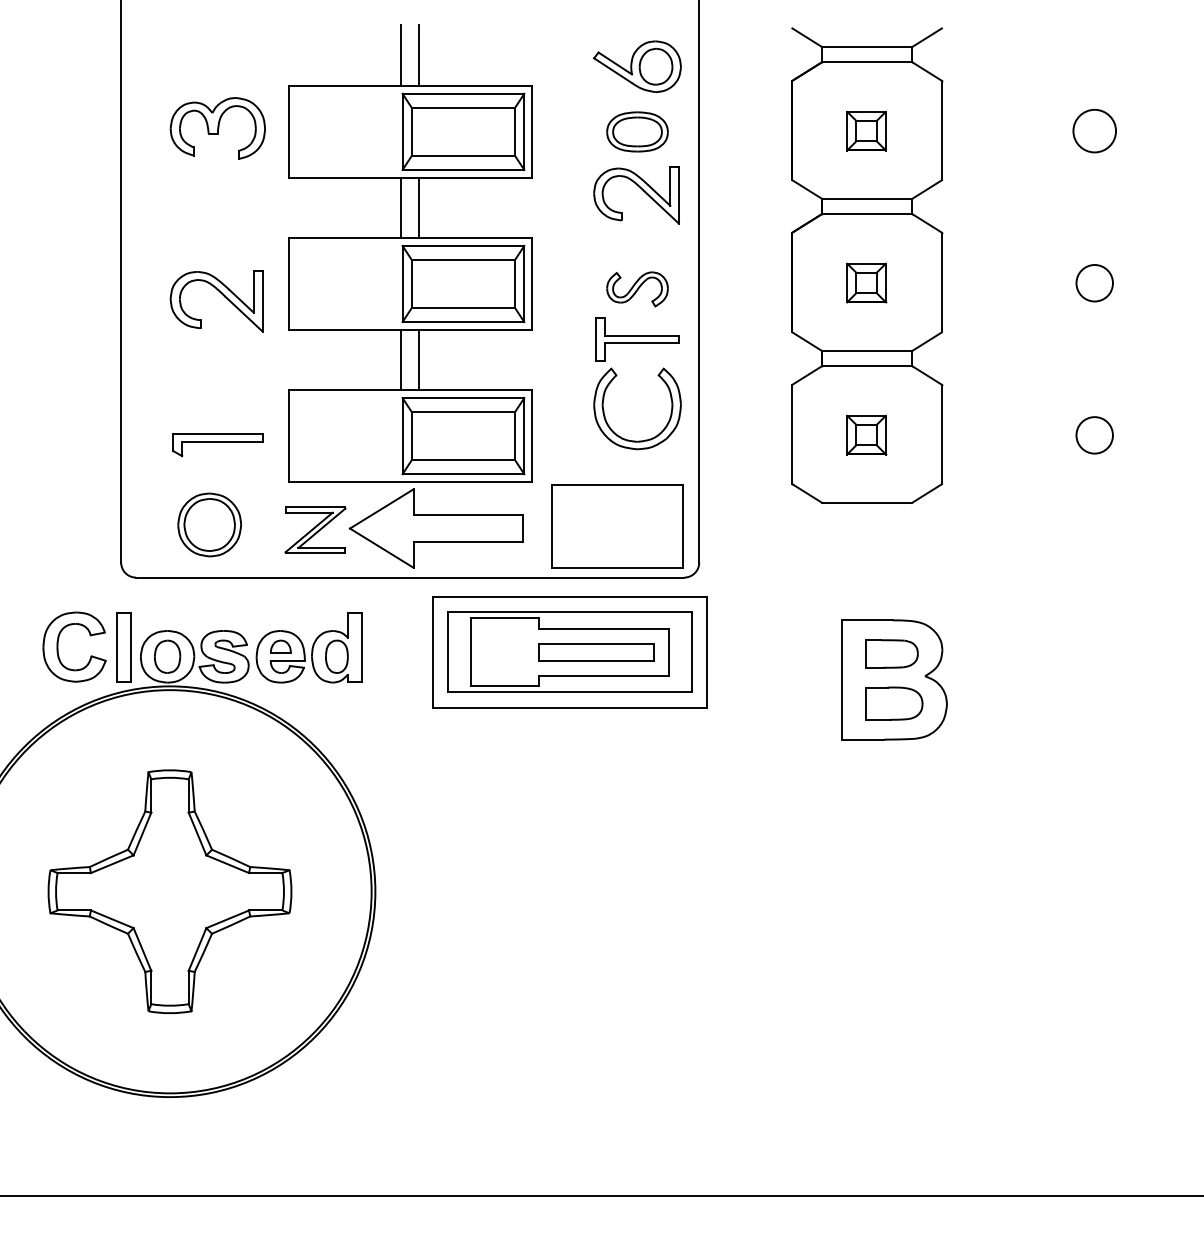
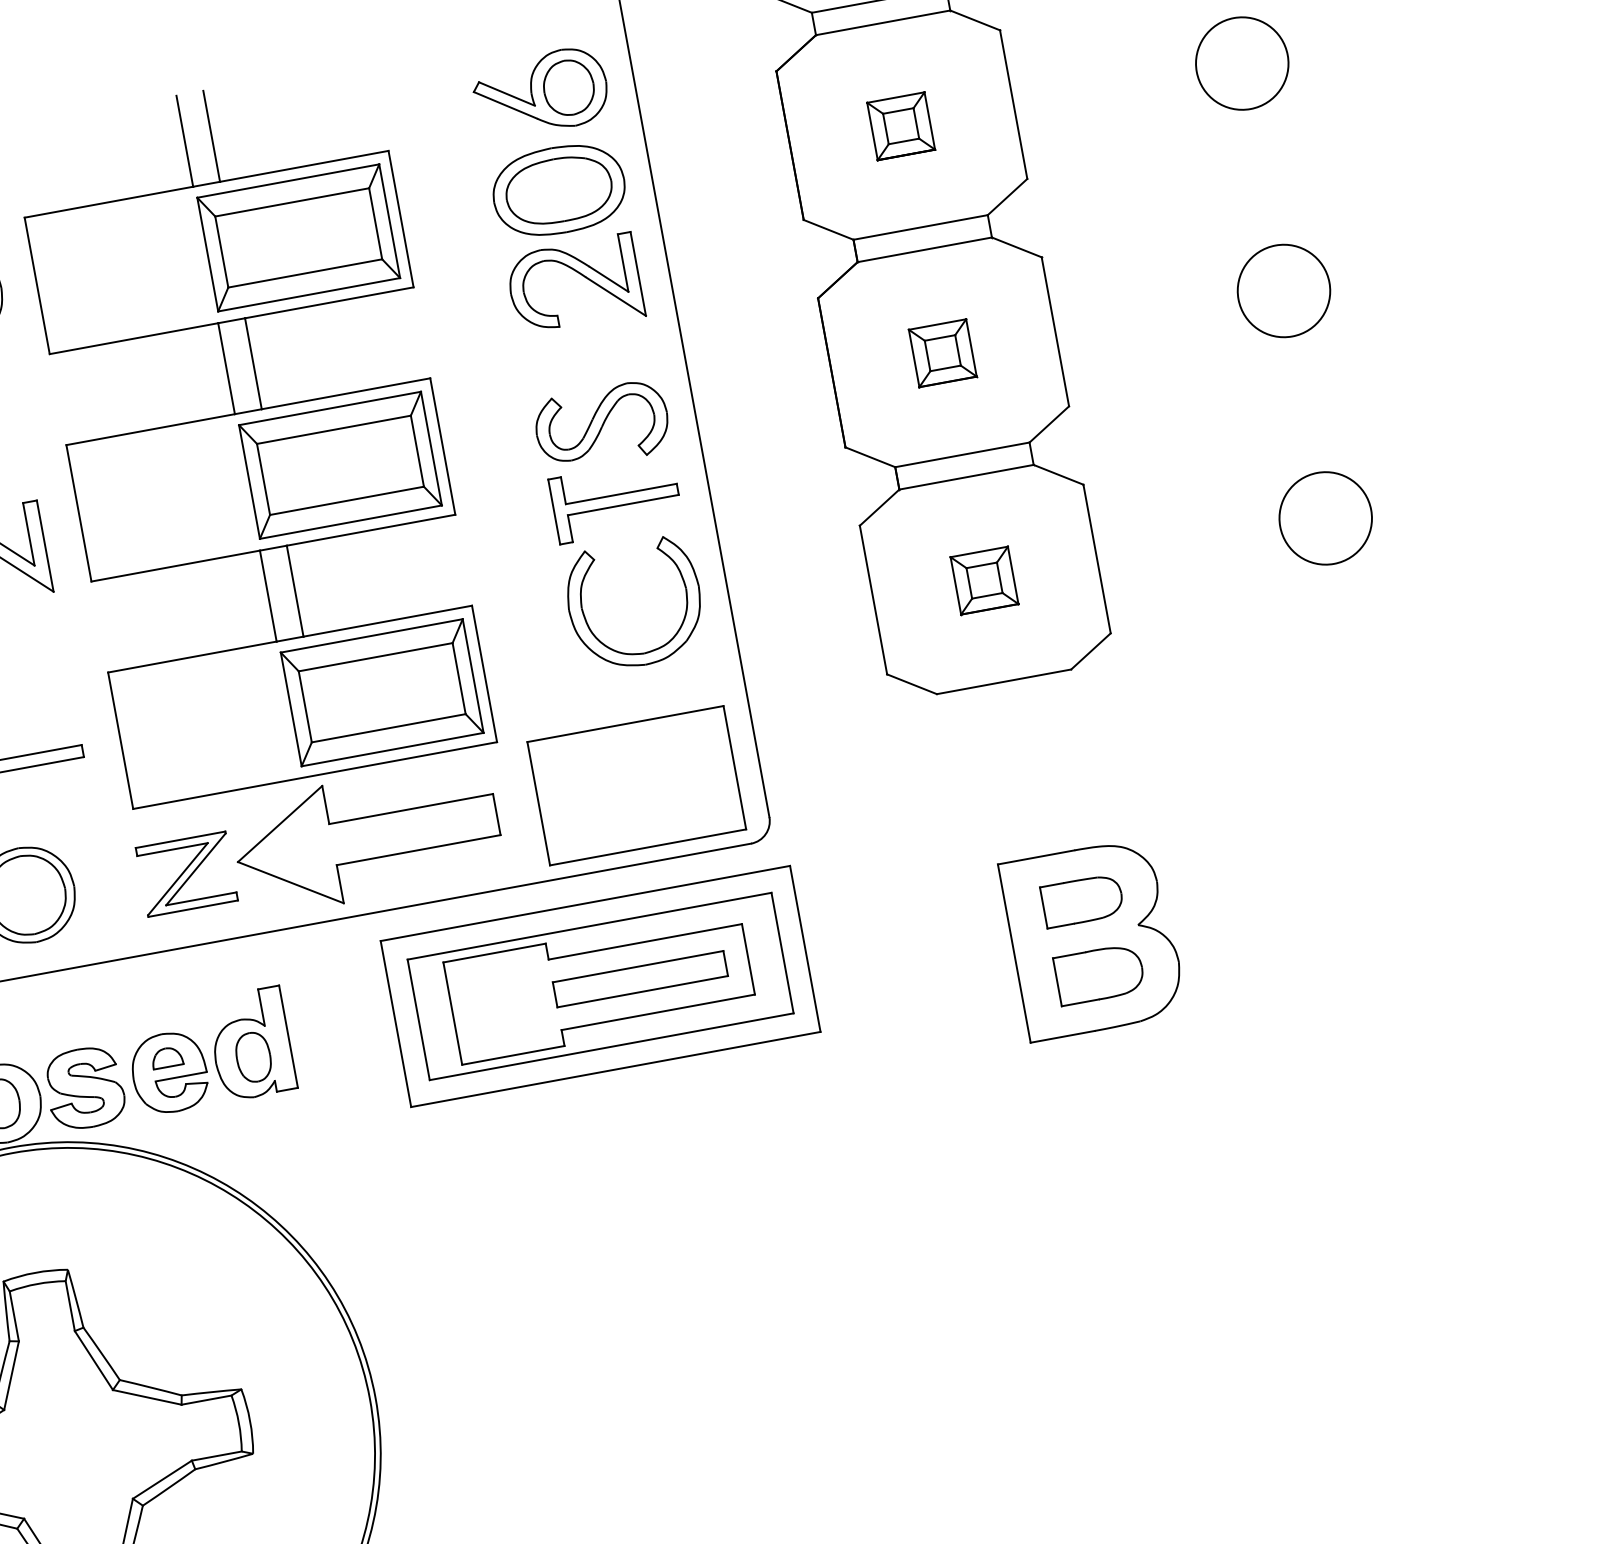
circle: (1094, 130) -> (1241, 62), size x1.43
part: (637, 131) -> (558, 189), size x1.43
circle: (1094, 282) -> (1283, 289), size x1.67
part: (637, 289) -> (602, 425), size x1.43
circle: (1094, 434) -> (1325, 517), size x1.67

